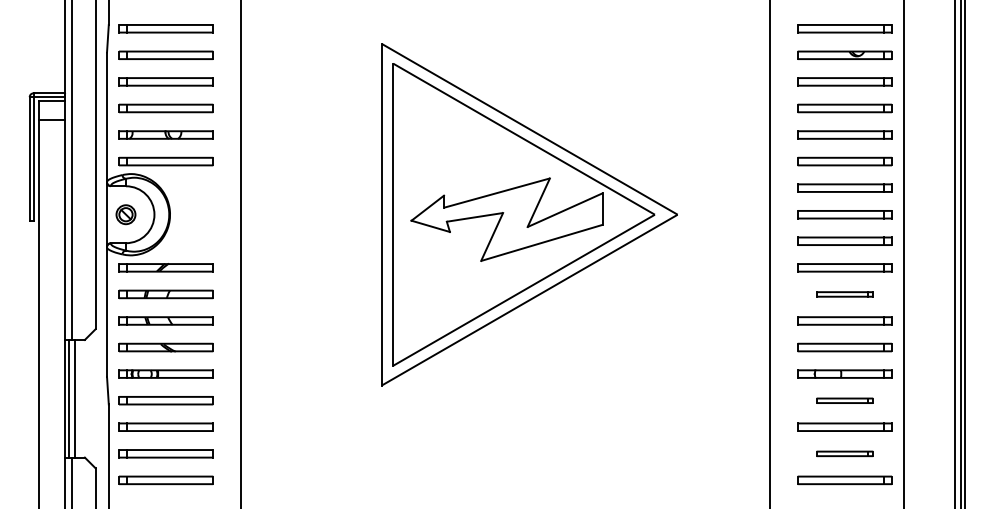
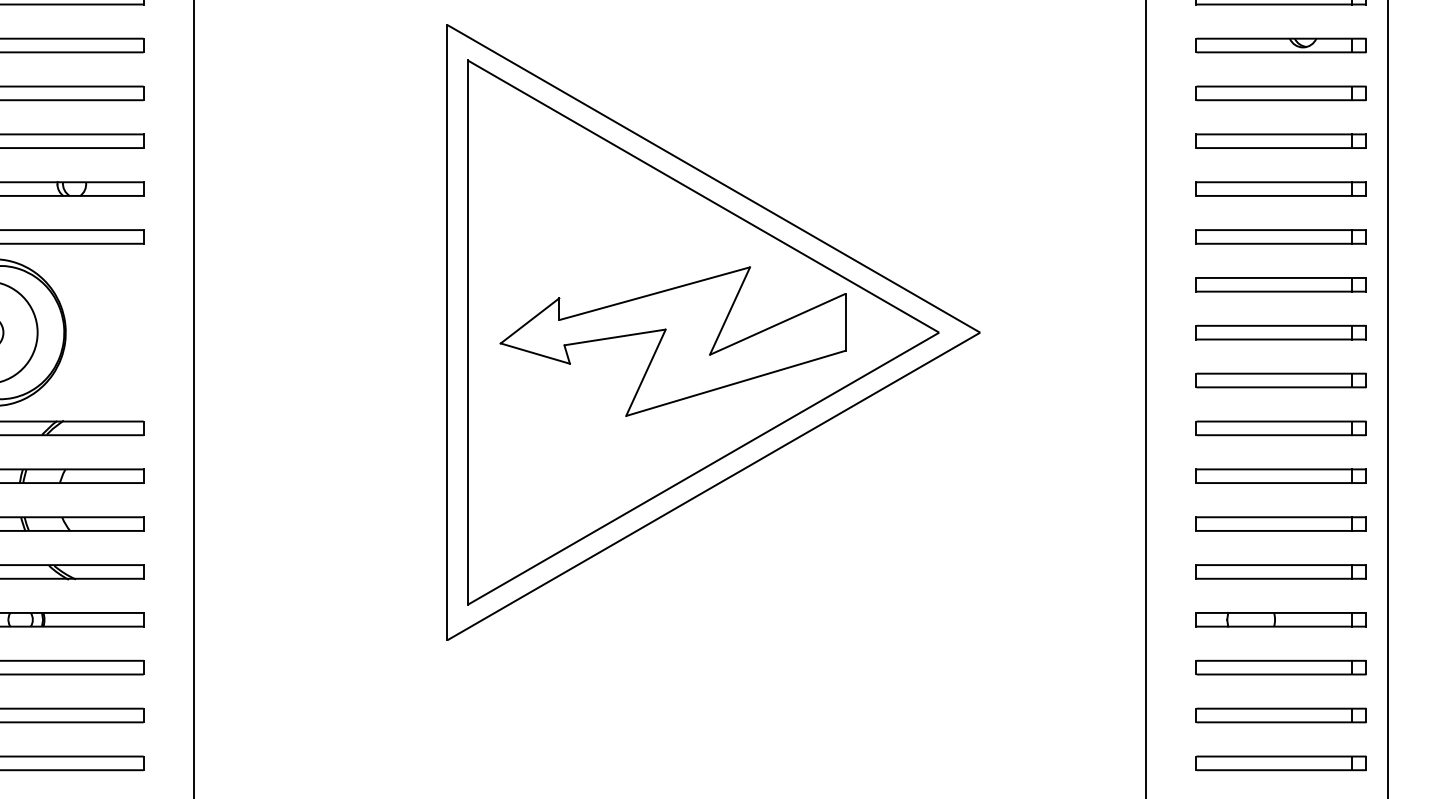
part: (844, 294) -> (1280, 476), size x1.67
part: (844, 400) -> (1280, 667), size x1.67
part: (844, 453) -> (1280, 762), size x1.67

